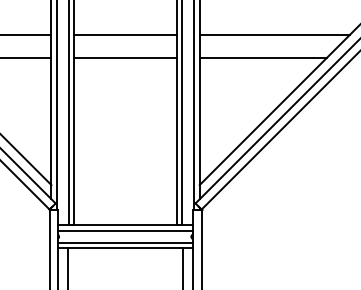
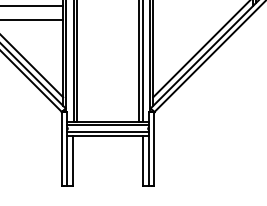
line: (126, 35) -> (108, 6), removed
line: (274, 35) -> (198, 6), removed
line: (126, 58) -> (108, 20), removed
line: (262, 58) -> (191, 20), removed

